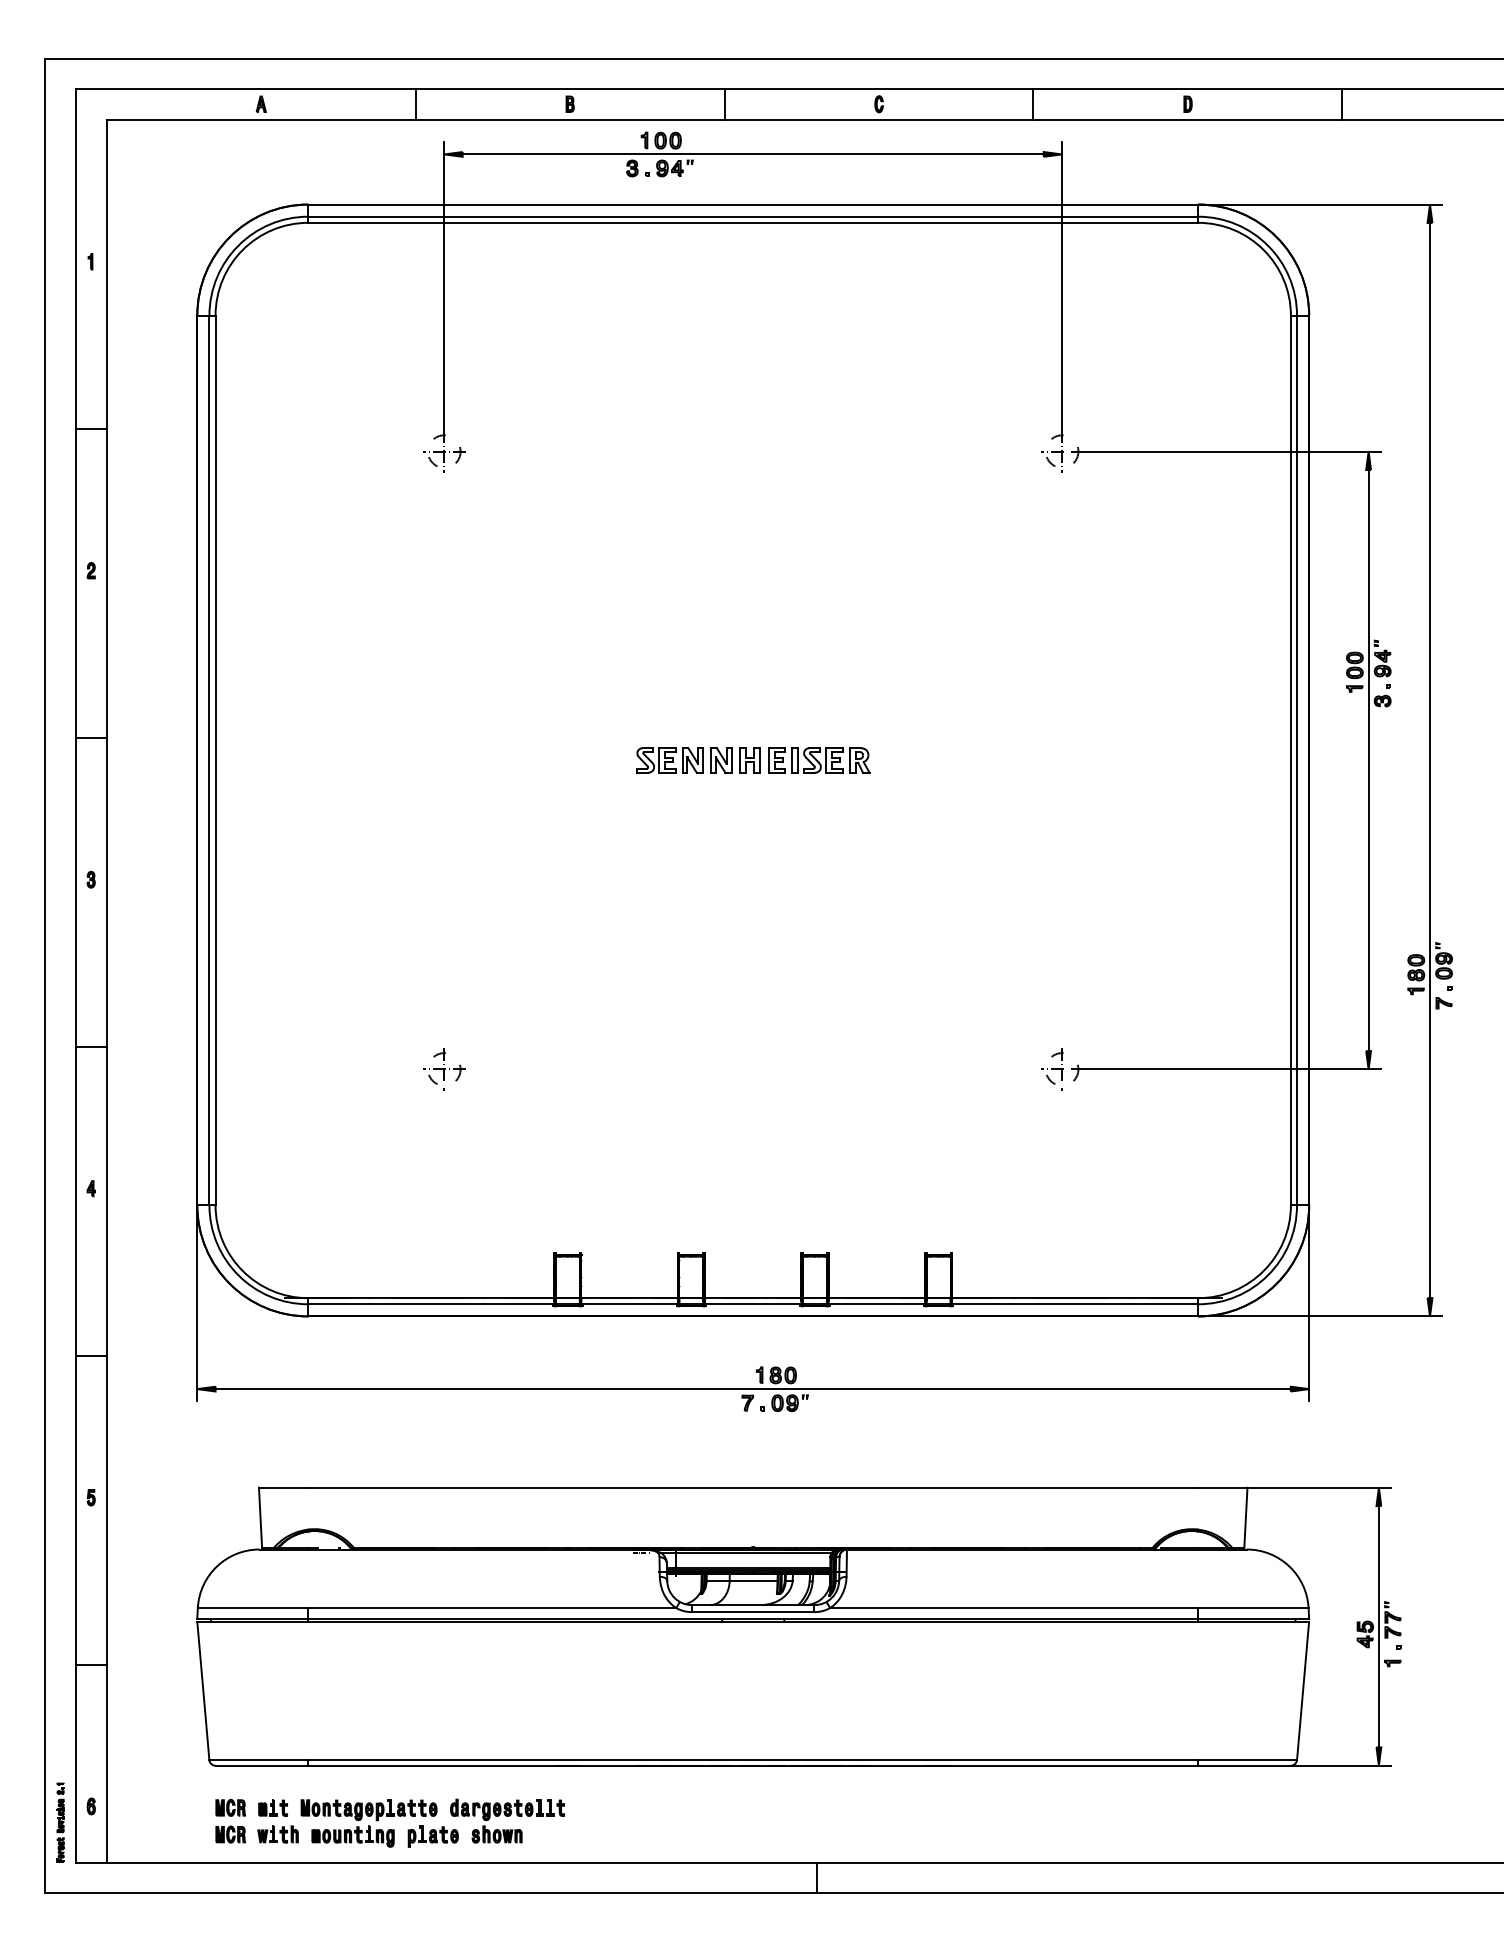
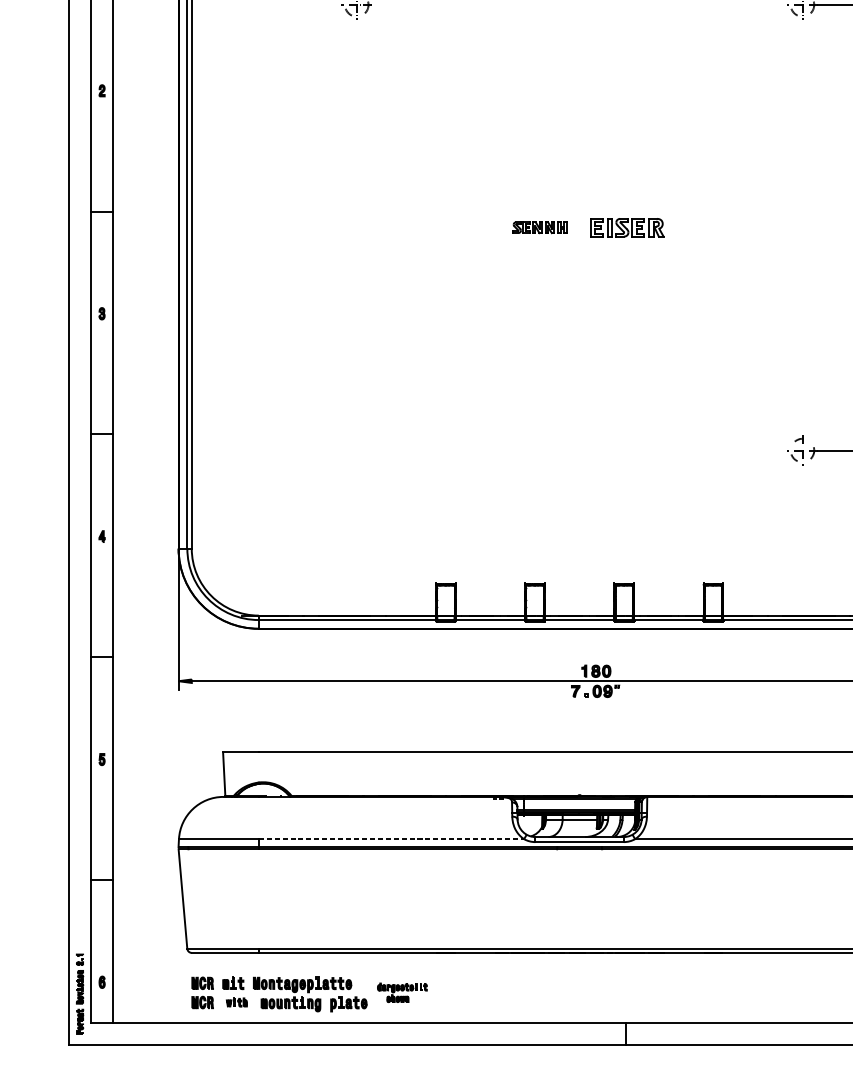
part: (698, 760) -> (540, 227), size x0.6
part: (444, 1069) -> (356, 450), removed
line: (492, 1608) -> (391, 839), solid -> dashed
part: (507, 1820) -> (402, 992), size x0.6
part: (60, 1822) -> (79, 993), size x1.4
part: (277, 1834) -> (236, 1002), size x0.7

